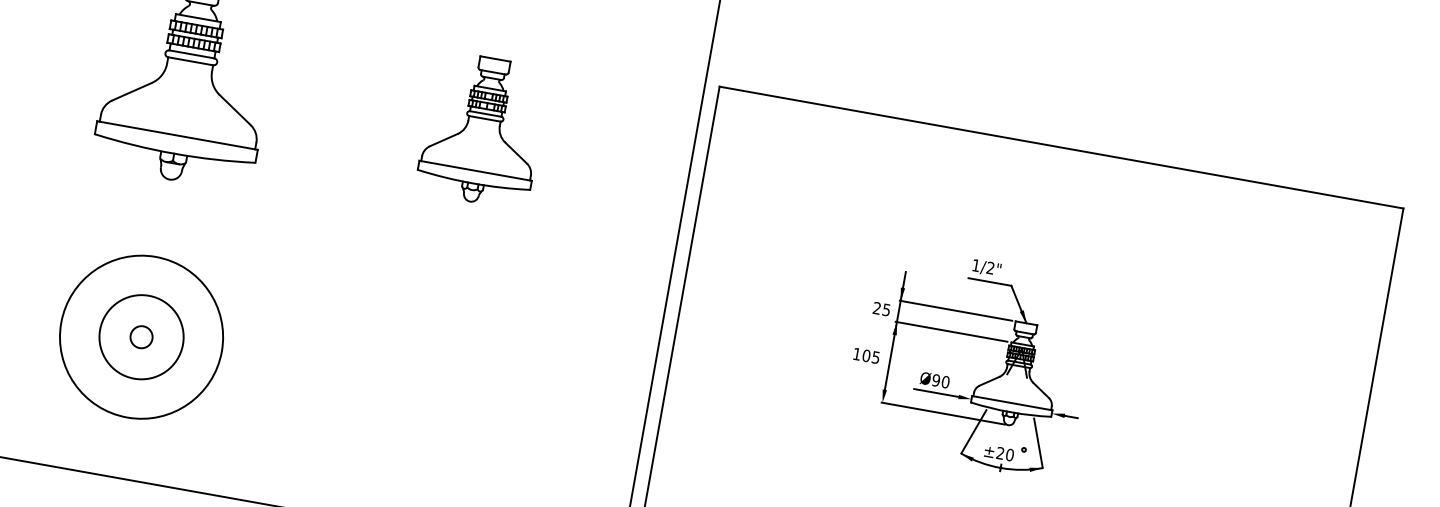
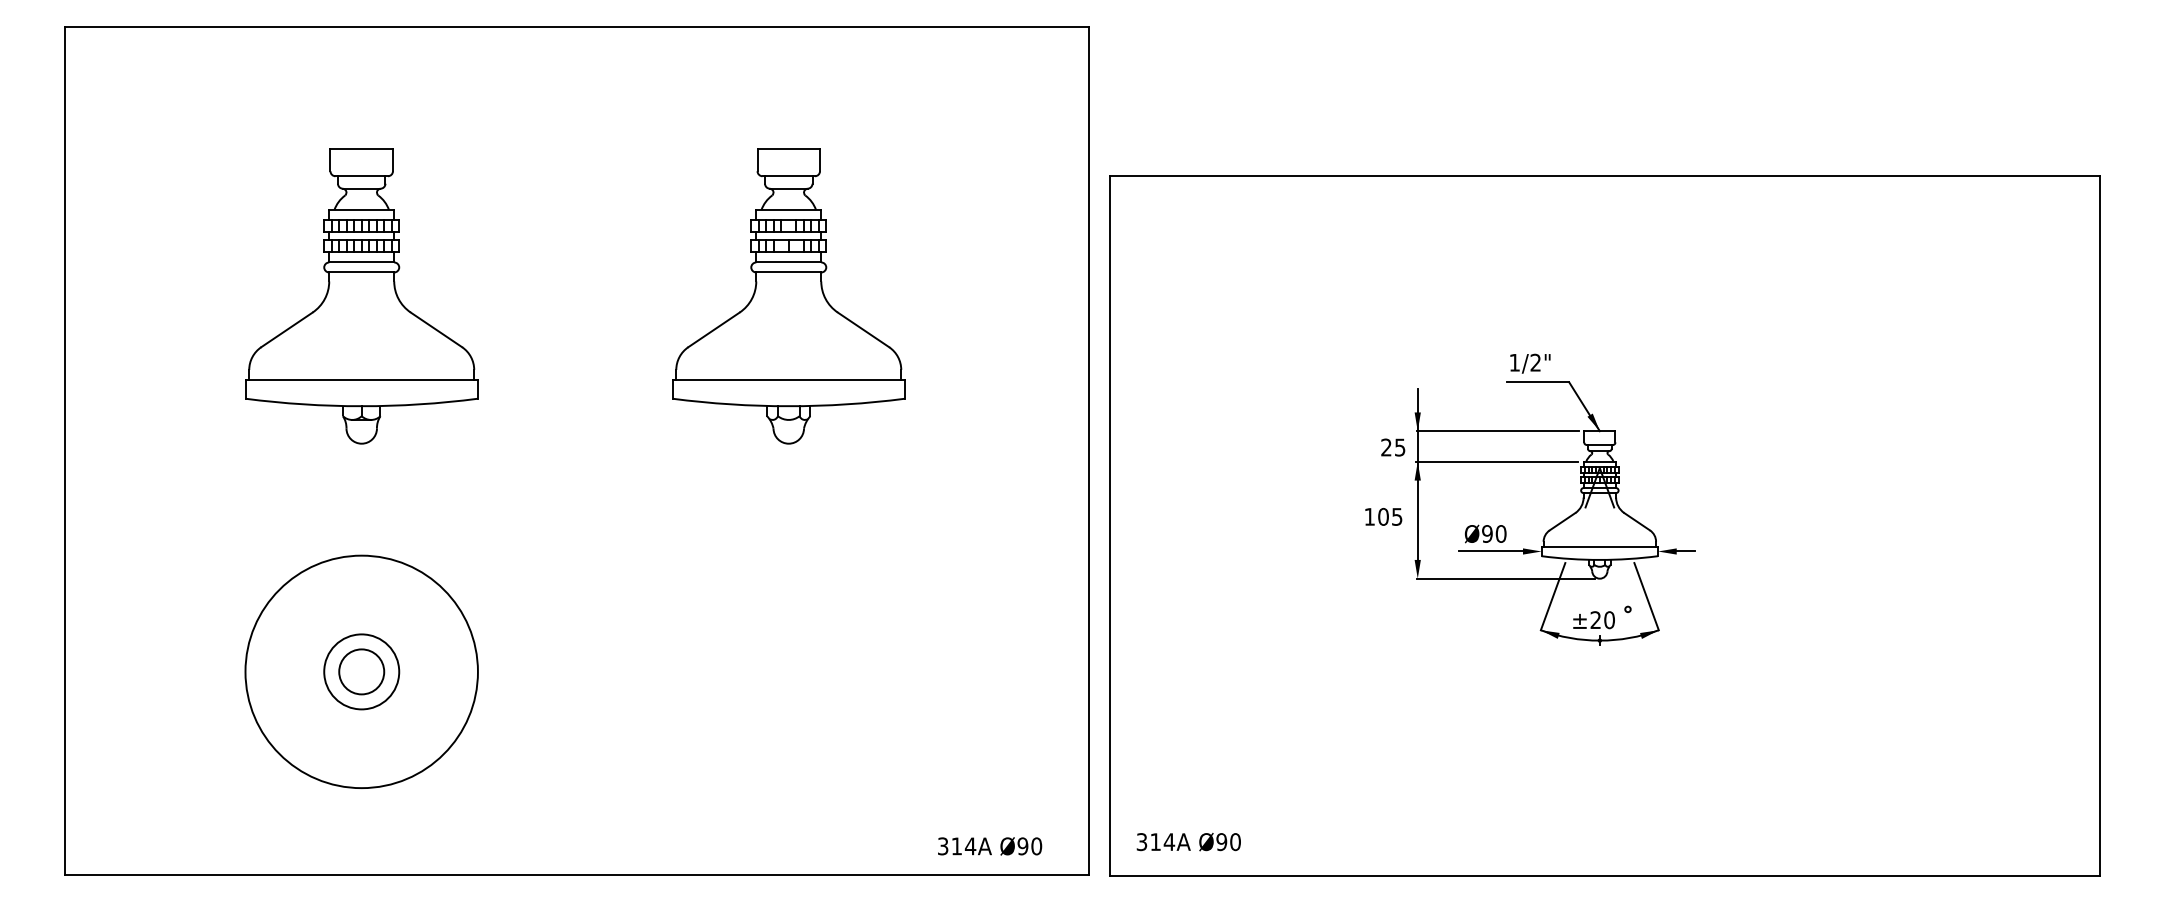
part: (482, 130) -> (788, 296), size x1.43
circle: (141, 336) -> (361, 671), size x0.62
circle: (141, 336) -> (361, 671), size x1.43

